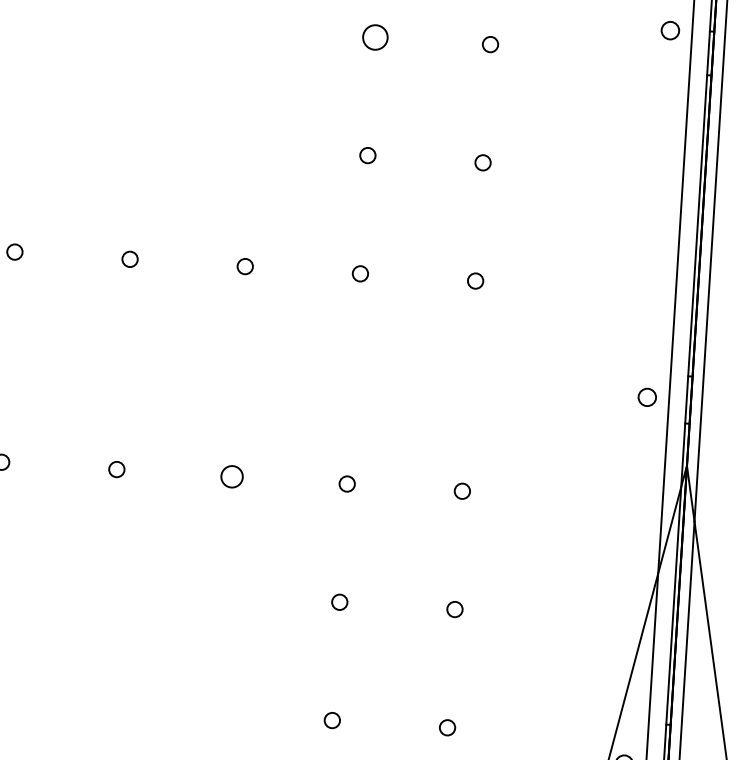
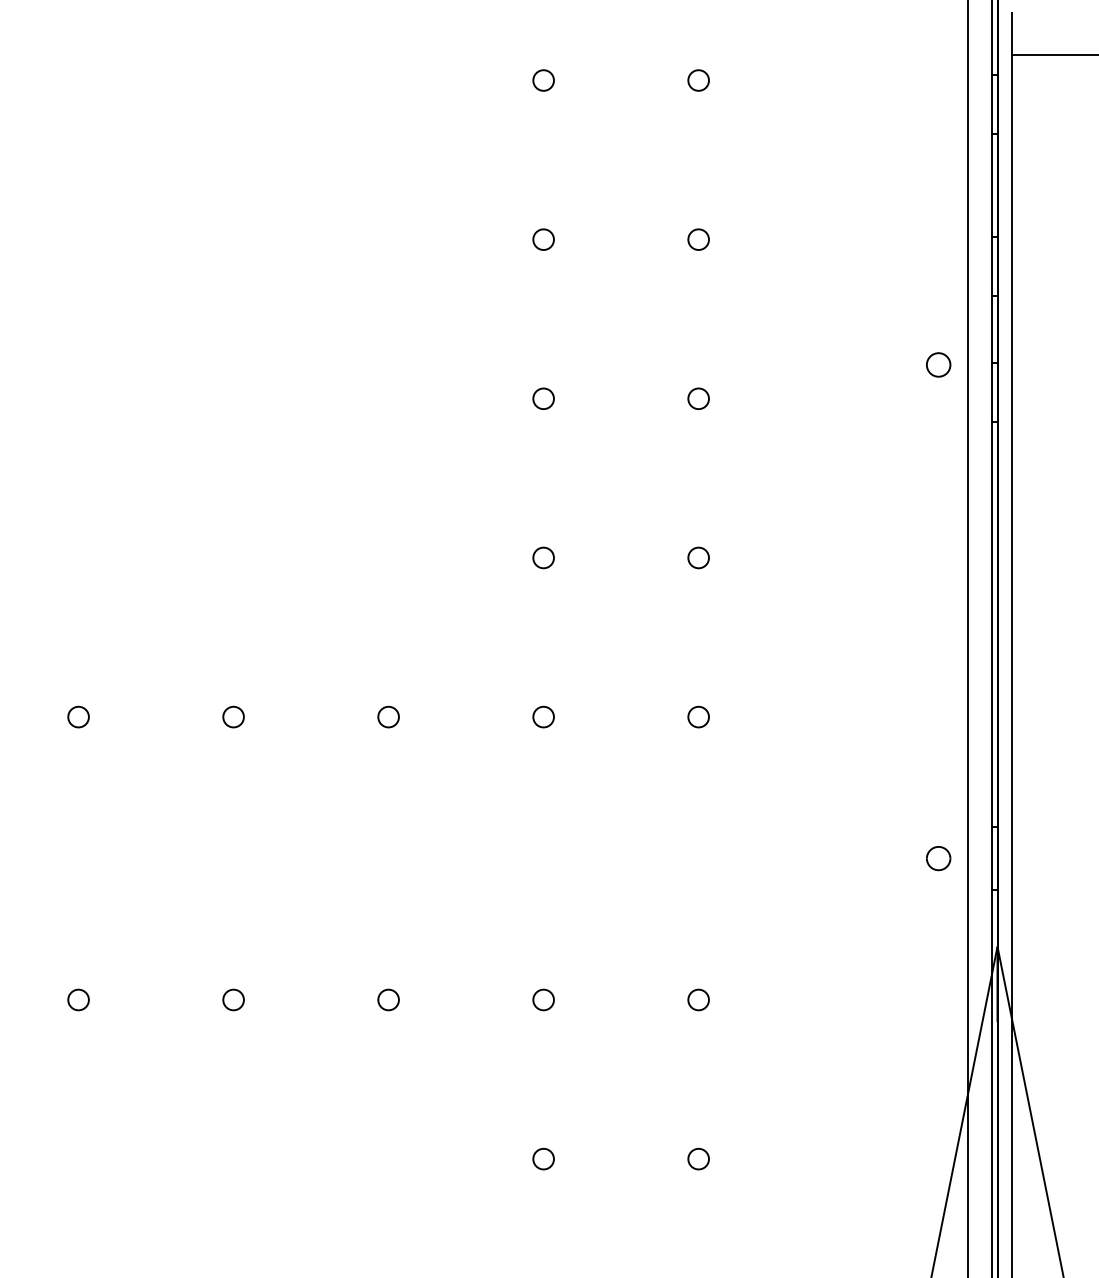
circle: (375, 37) -> (543, 398), size x0.62
circle: (231, 476) -> (388, 999), size x0.71

